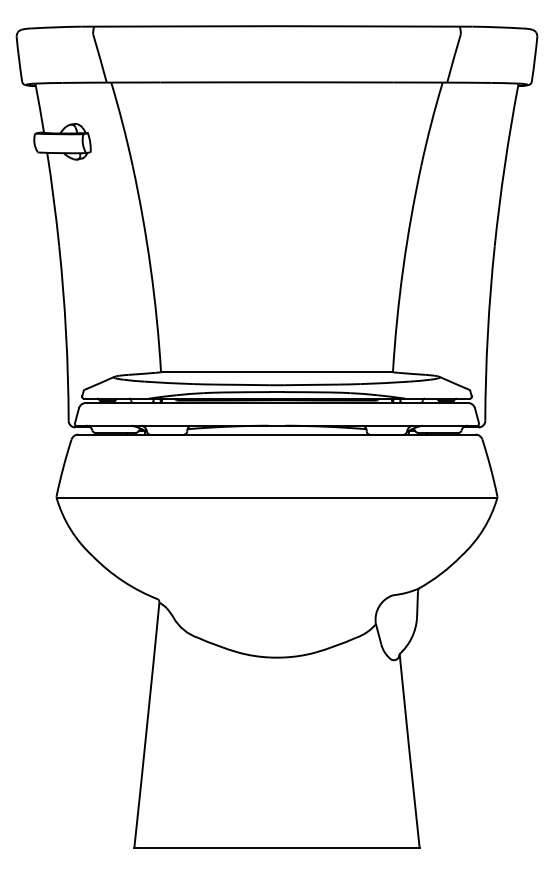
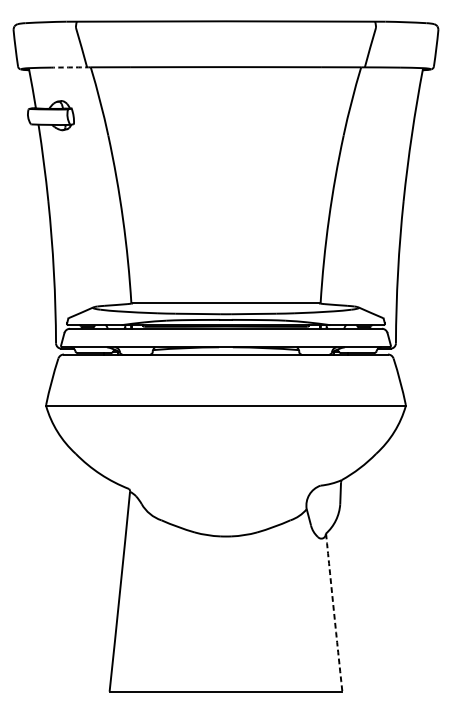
arc: (86, 82) -> (70, 67), solid -> dashed
arc: (409, 750) -> (334, 612), solid -> dashed

